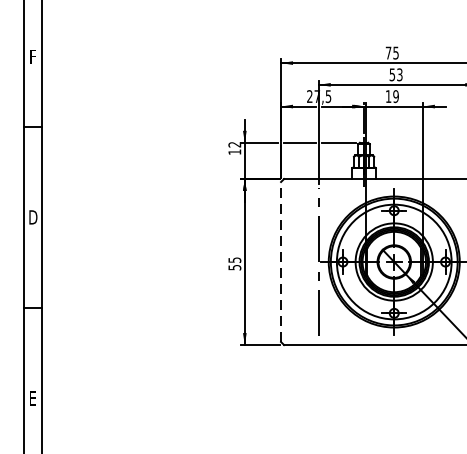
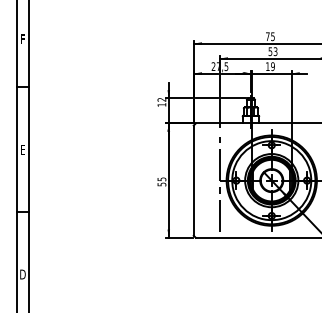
text: (32, 216) -> (22, 149), D -> E
line: (280, 261) -> (193, 180), dashed -> solid
text: (32, 398) -> (22, 274), E -> D

